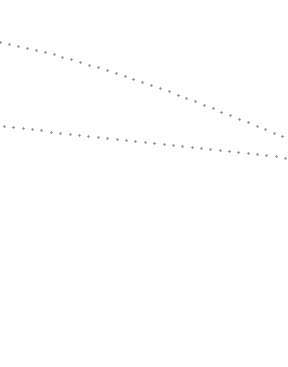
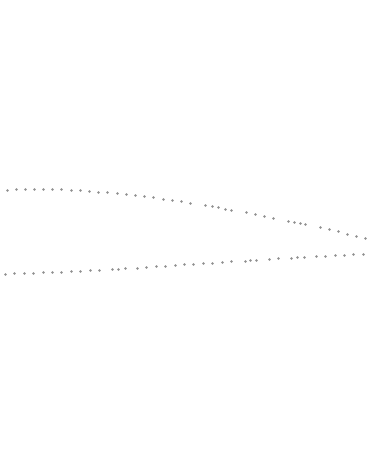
part: (160, 88) -> (218, 207), size x0.7
part: (234, 116) -> (296, 222), size x0.6
part: (51, 131) -> (118, 268), size x0.7
part: (182, 146) -> (250, 260), size x0.6
part: (229, 151) -> (297, 257), size x0.7

